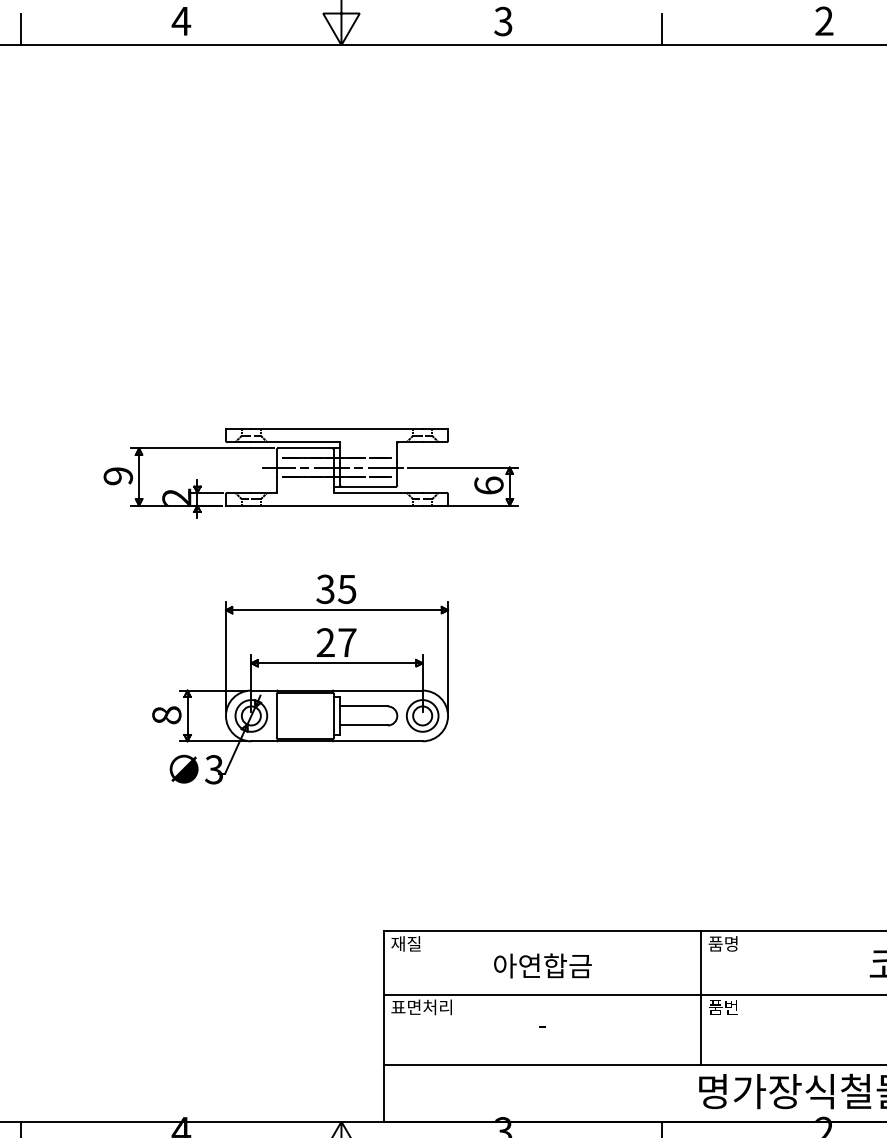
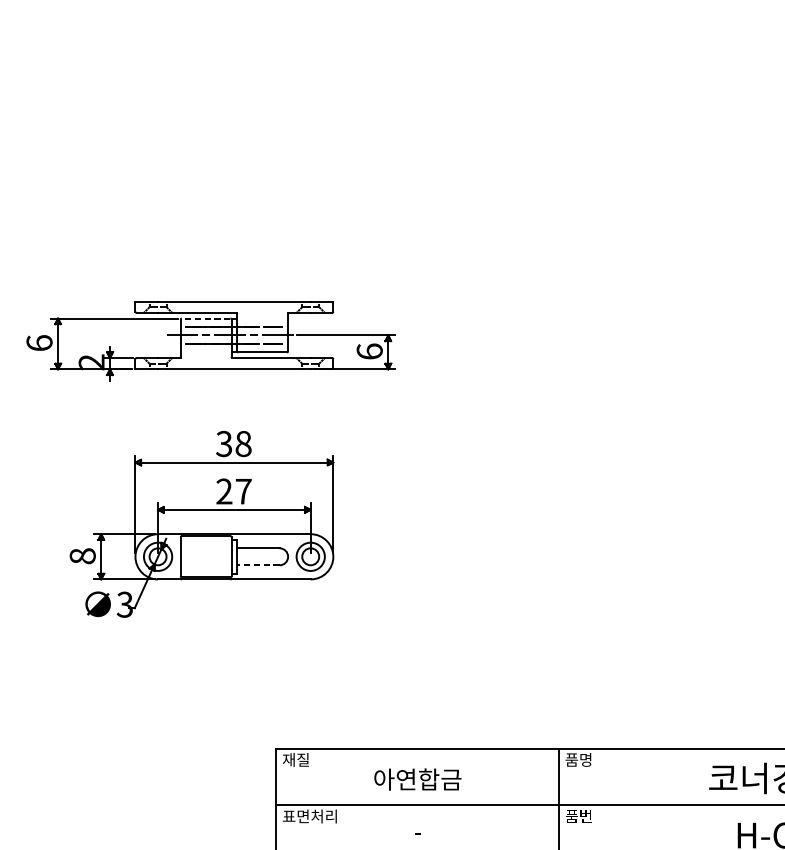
line: (304, 448) -> (205, 318), solid -> dashed
text: (118, 476) -> (39, 343), 9 -> 6
text: (346, 588) -> (242, 443), 35 -> 38
line: (363, 725) -> (258, 565), solid -> dashed

